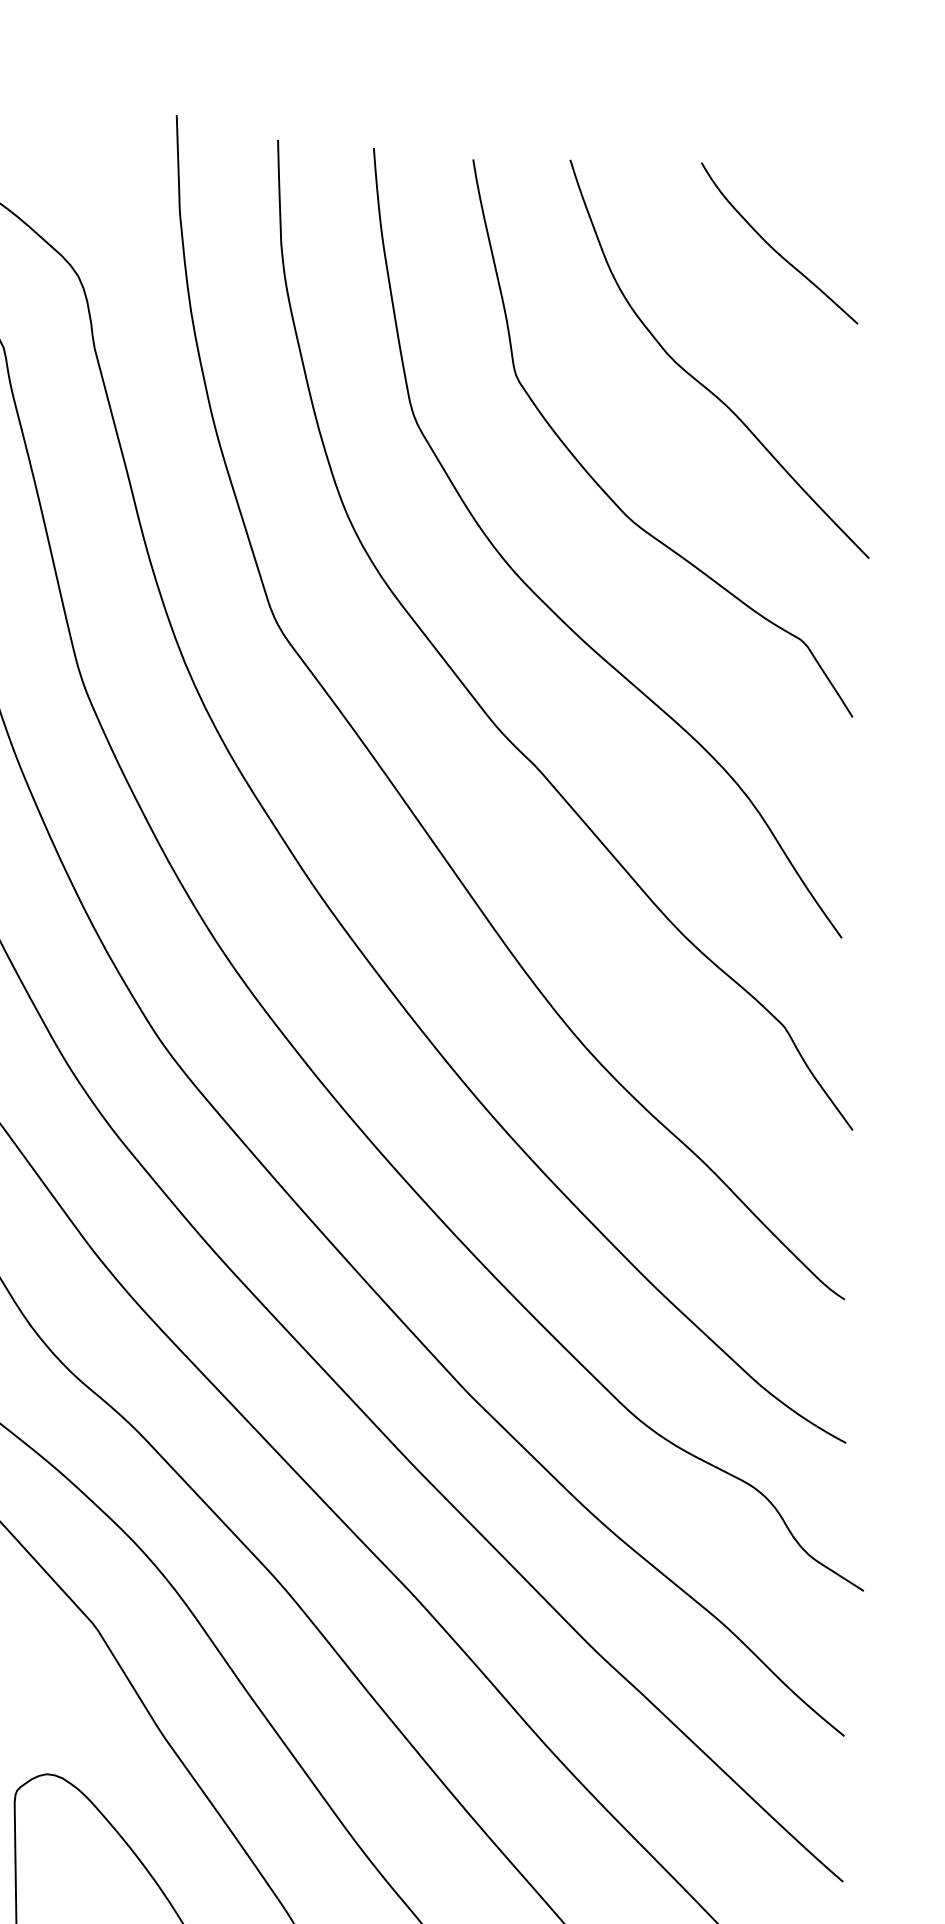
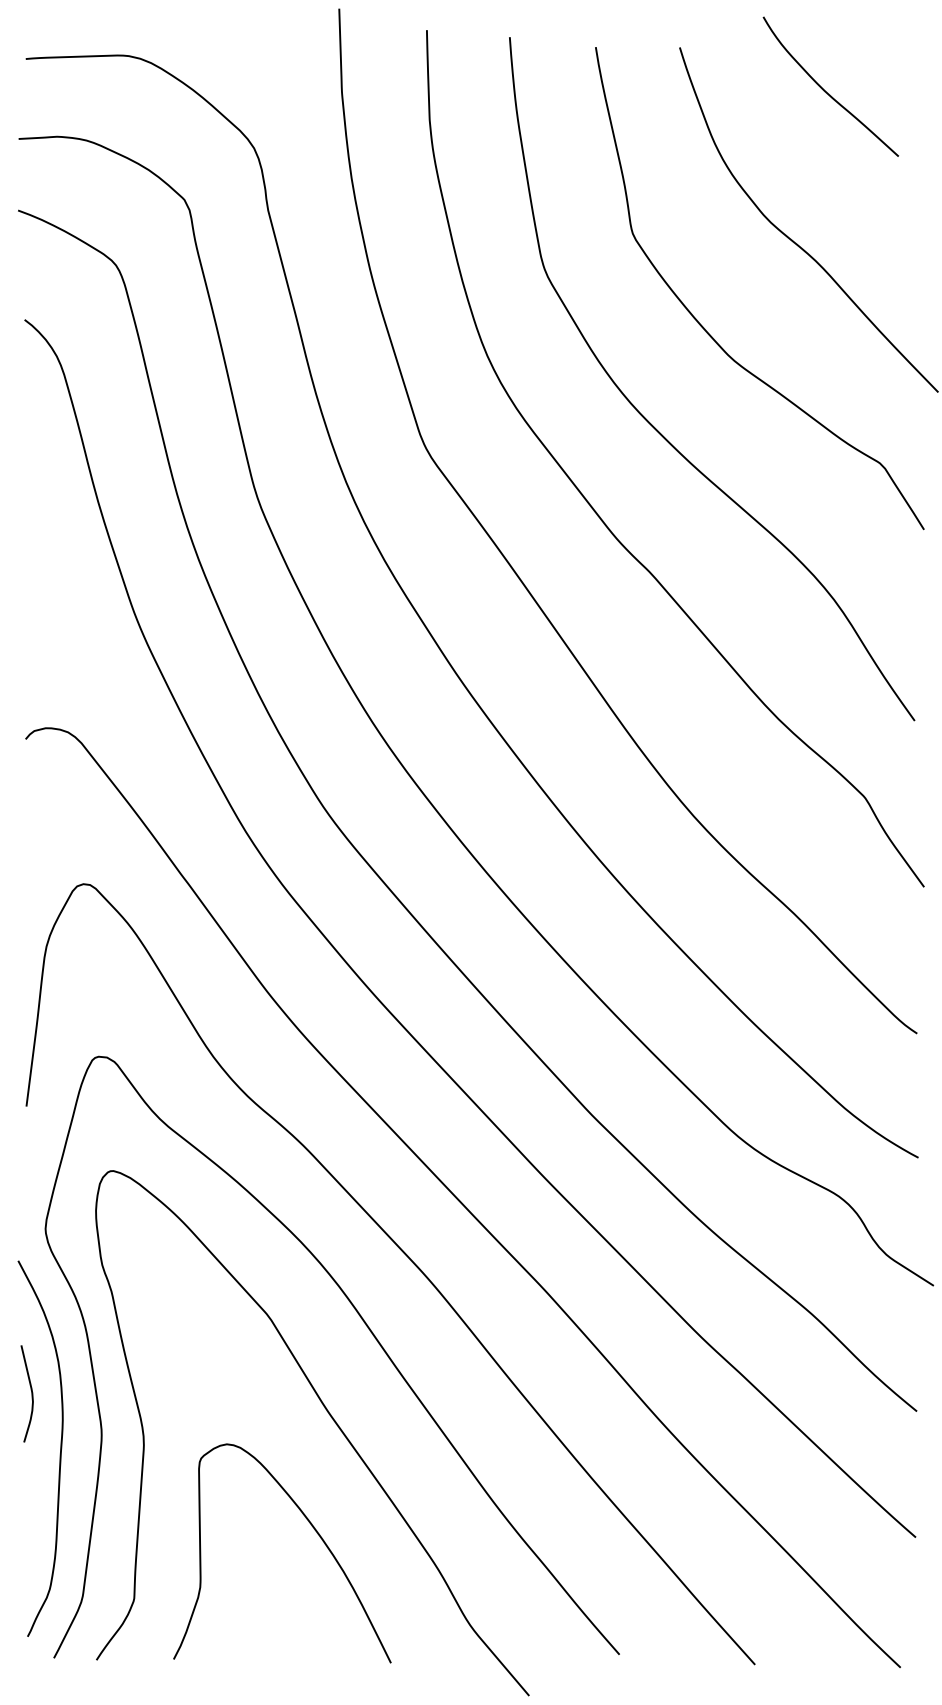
curve: (773, 247) -> (825, 90), moved

